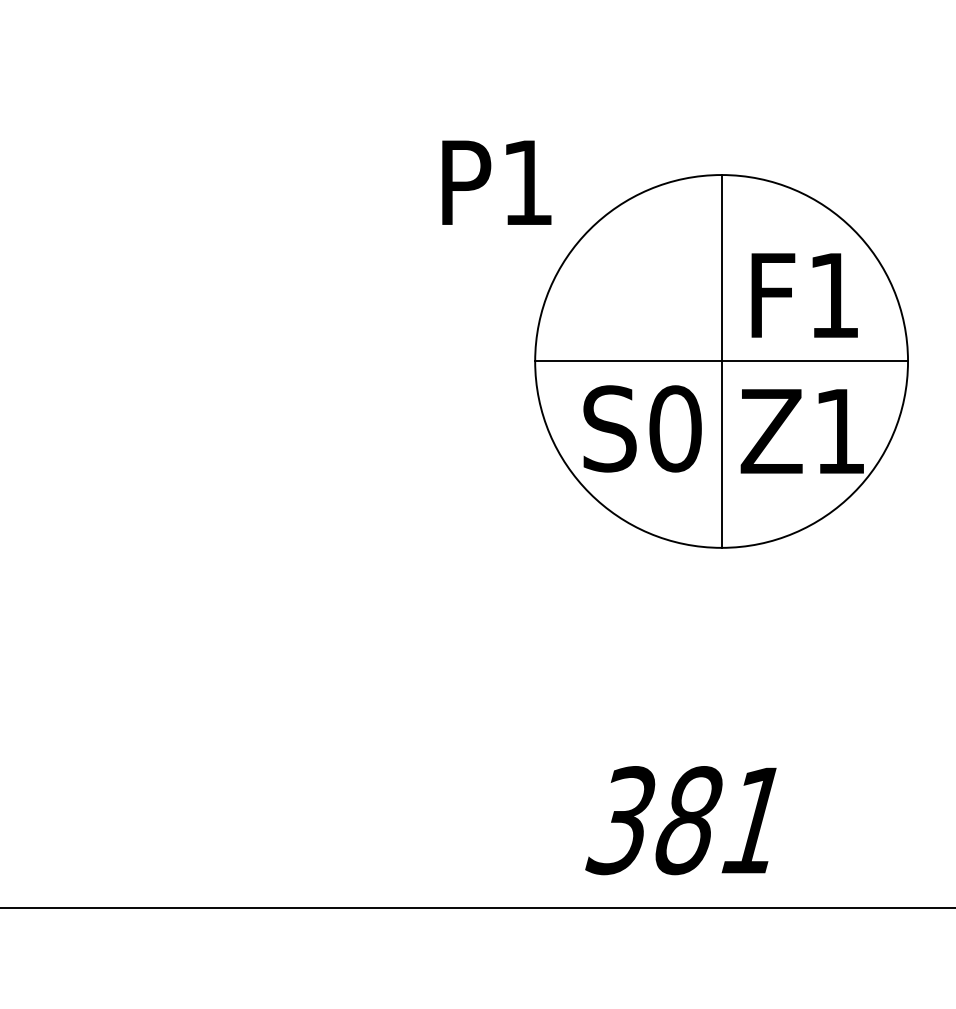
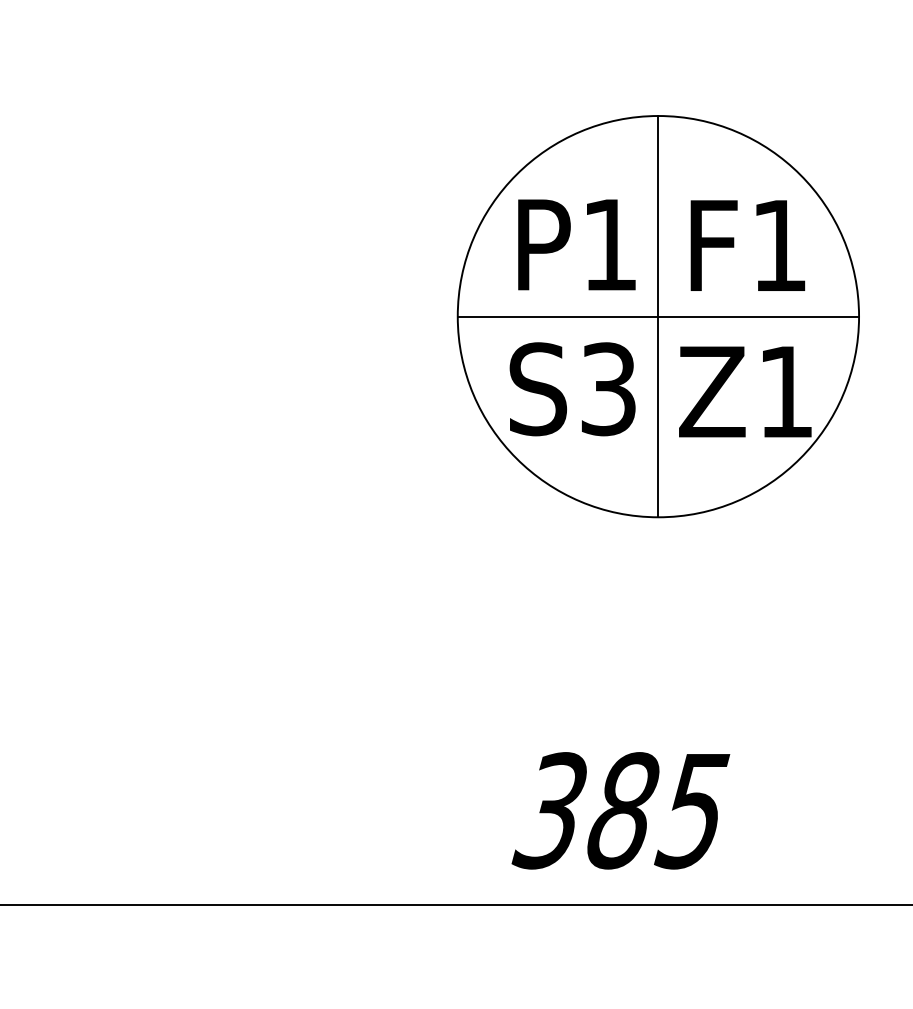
text: (496, 182) -> (576, 244), moved
text: (675, 428) -> (608, 388), S0 -> S3
text: (752, 821) -> (691, 811), 381 -> 385

